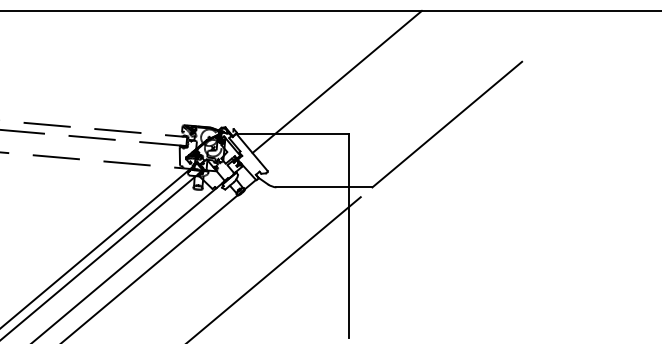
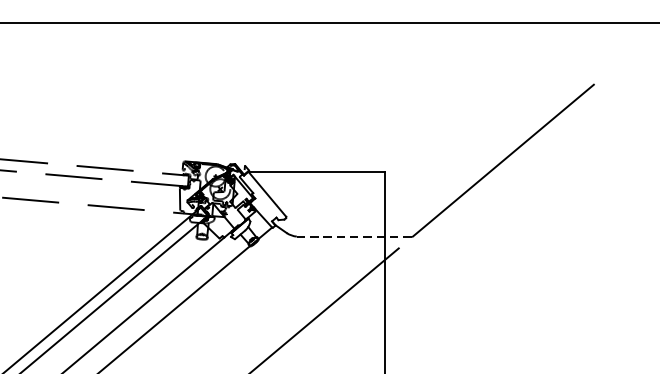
line: (336, 81) -> (369, 108), removed
line: (324, 187) -> (354, 236), solid -> dashed

